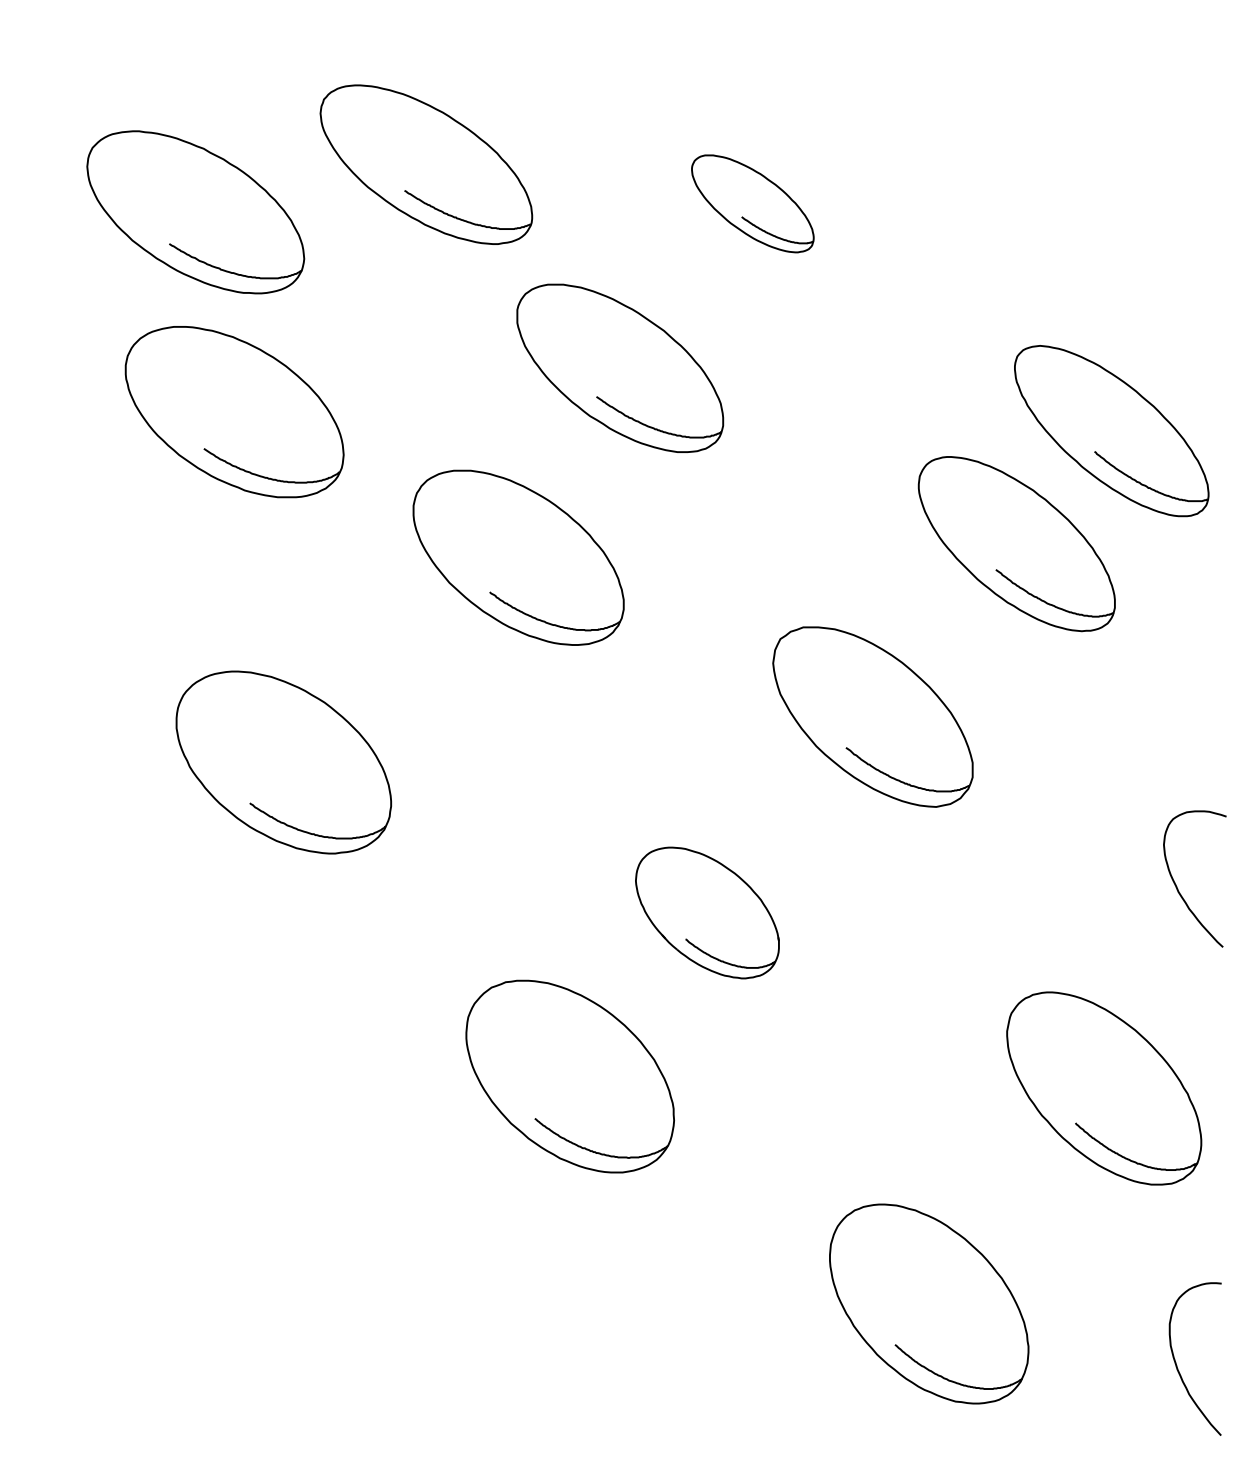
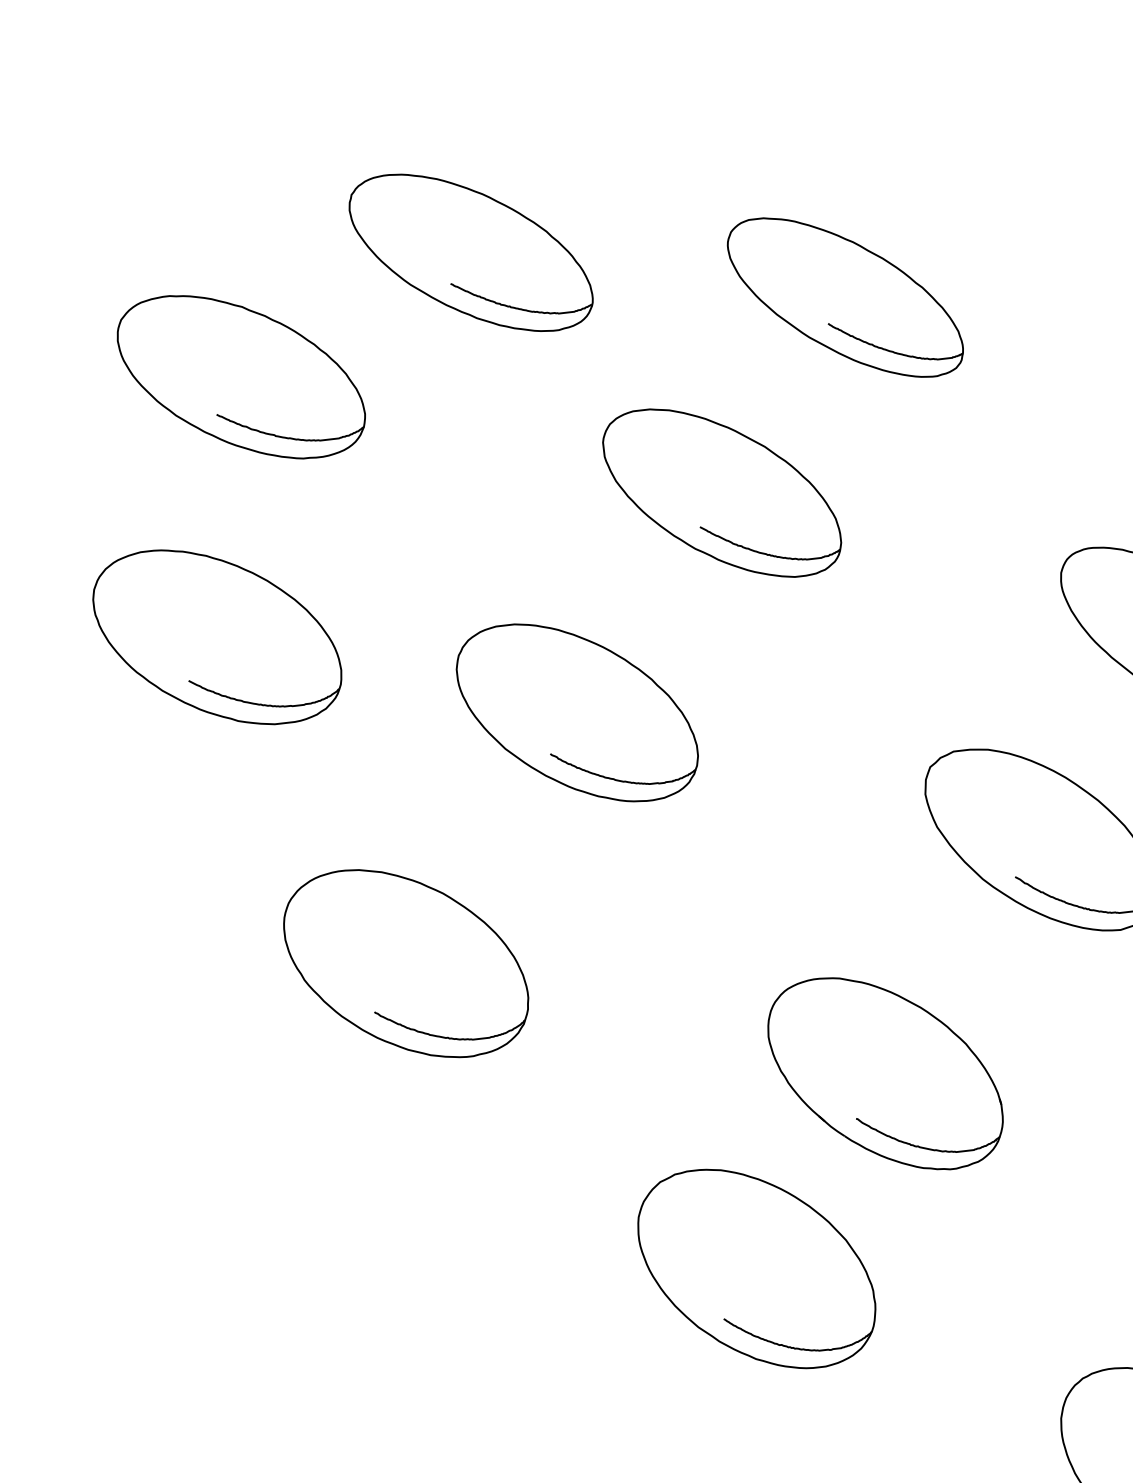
part: (426, 164) -> (471, 252), moved
part: (752, 203) -> (845, 297), size x1.67
part: (234, 412) -> (217, 637), moved
part: (518, 557) -> (577, 712), moved
part: (707, 912) -> (885, 1073), size x1.43

